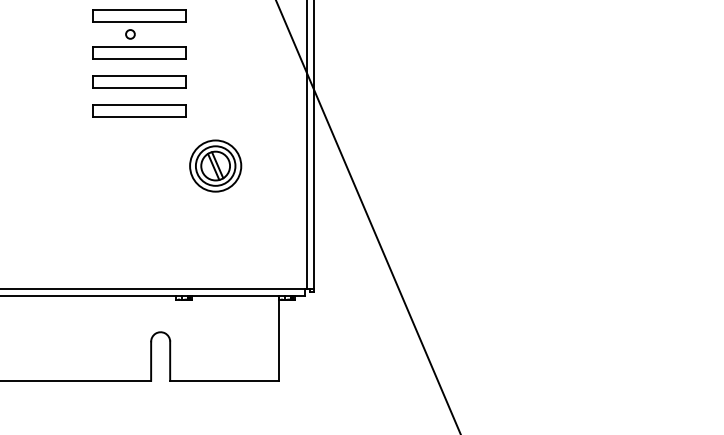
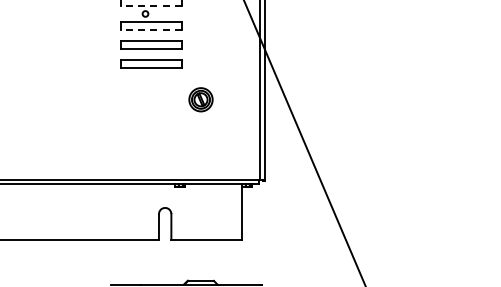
line: (139, 21) -> (151, 5), solid -> dashed
line: (139, 58) -> (151, 29), solid -> dashed
part: (214, 165) -> (200, 99), size x0.7

